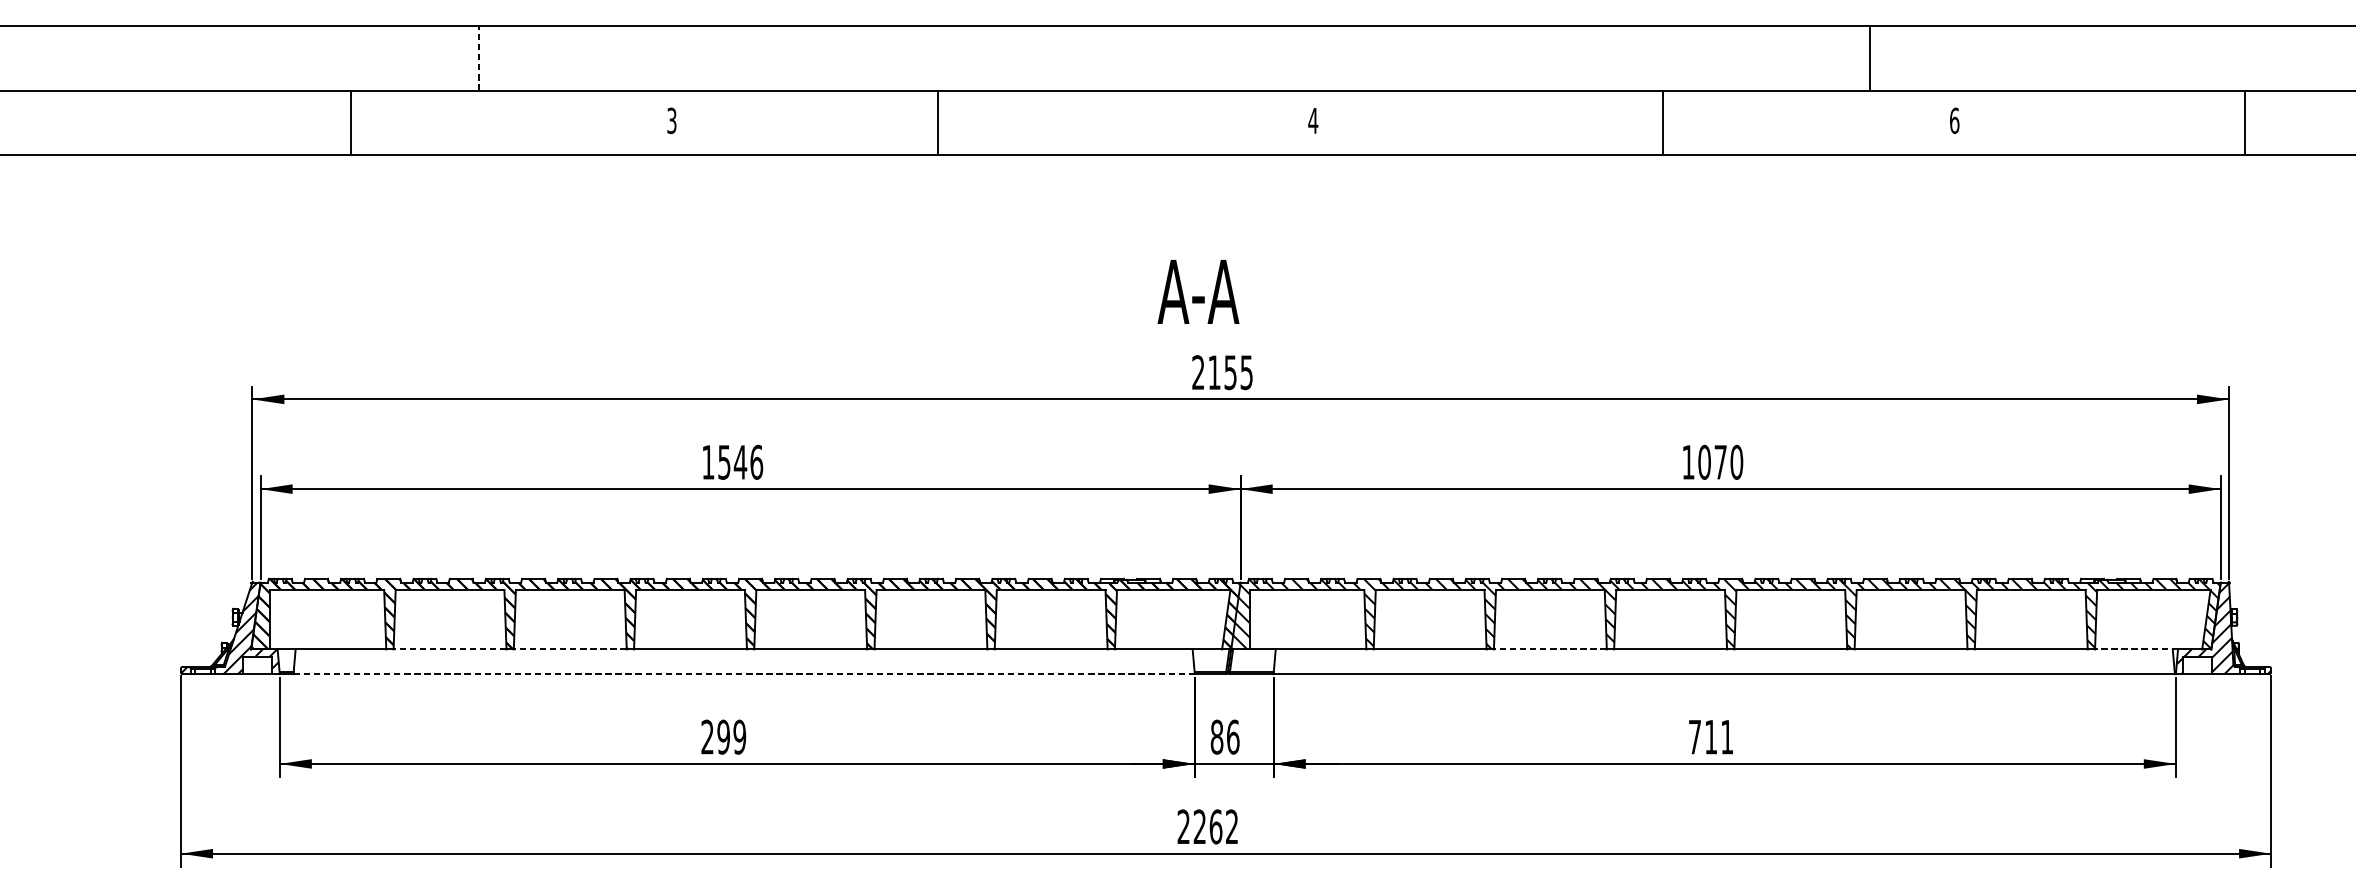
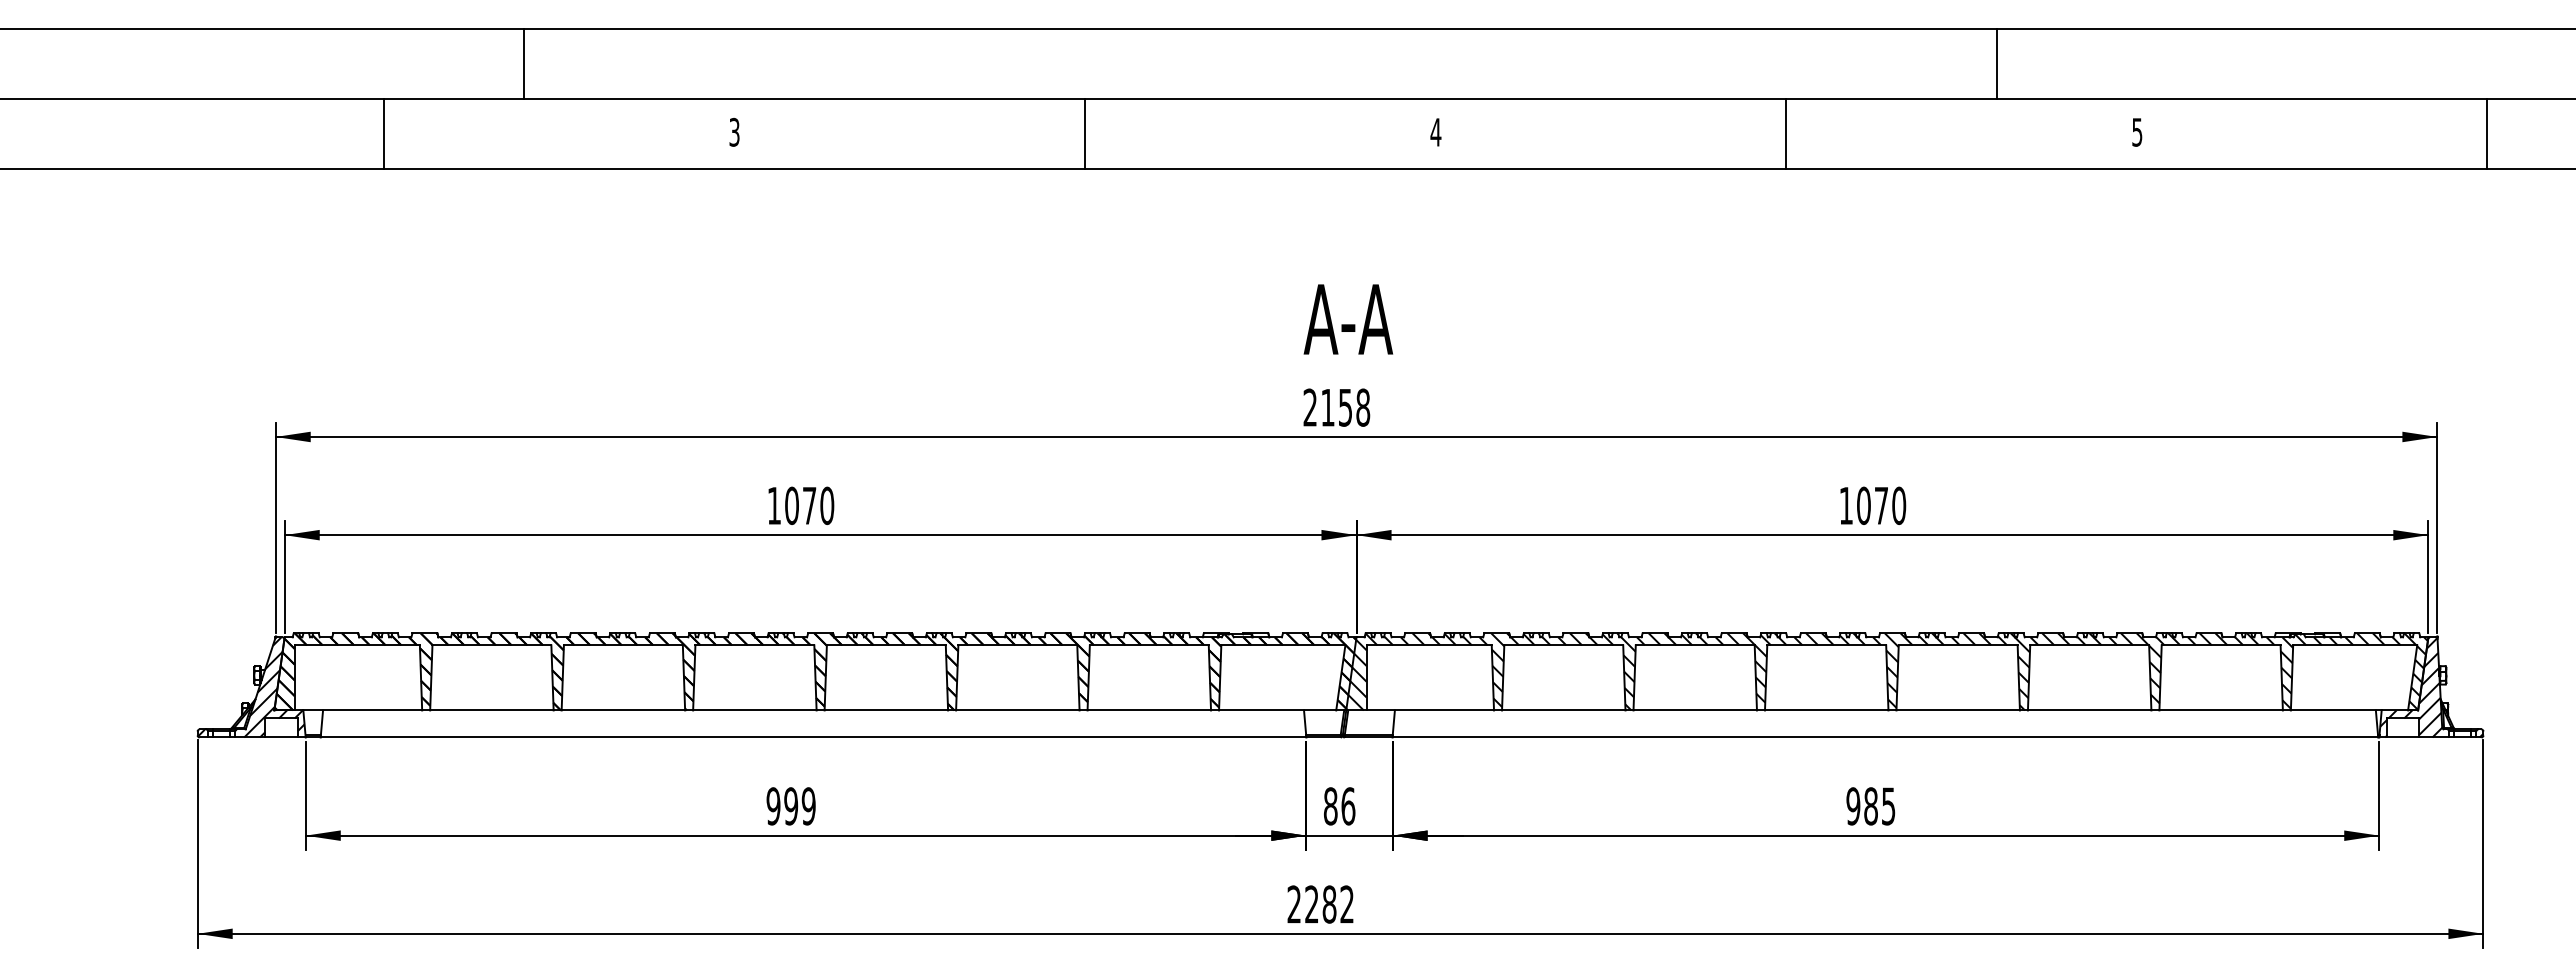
line: (479, 57) -> (524, 63), dashed -> solid
line: (1869, 58) -> (1996, 64), moved
text: (1954, 120) -> (2137, 131), 6 -> 5
line: (937, 122) -> (1084, 134), moved
line: (1663, 122) -> (1786, 134), moved
line: (2244, 122) -> (2487, 134), moved
text: (1198, 291) -> (1348, 319), moved
text: (1247, 372) -> (1363, 407), 2155 -> 2158
text: (740, 462) -> (809, 505), 1546 -> 1070
line: (449, 649) -> (491, 710), dashed -> solid
line: (570, 649) -> (623, 710), dashed -> solid
line: (1550, 649) -> (1695, 710), dashed -> solid
line: (2135, 649) -> (2335, 710), dashed -> solid
line: (744, 674) -> (813, 737), dashed -> solid
text: (707, 737) -> (773, 806), 299 -> 999
text: (1710, 737) -> (1870, 806), 711 -> 985
text: (1215, 826) -> (1329, 904), 2262 -> 2282

